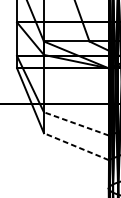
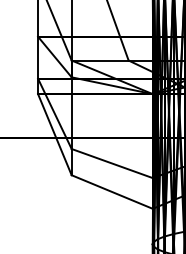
line: (75, 123) -> (111, 163), dashed -> solid
line: (76, 147) -> (112, 192), dashed -> solid

